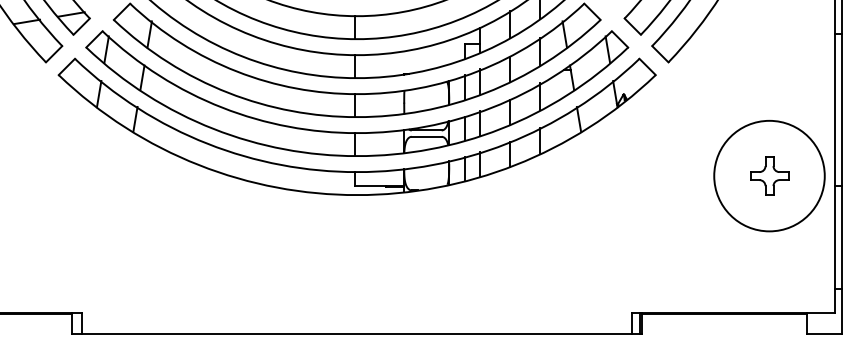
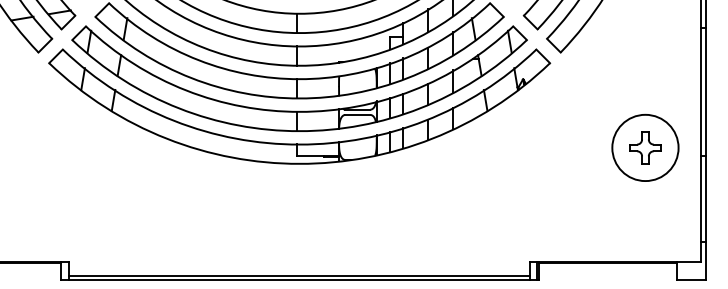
circle: (769, 175) -> (645, 147), size x0.71
line: (357, 328) -> (299, 275), added

